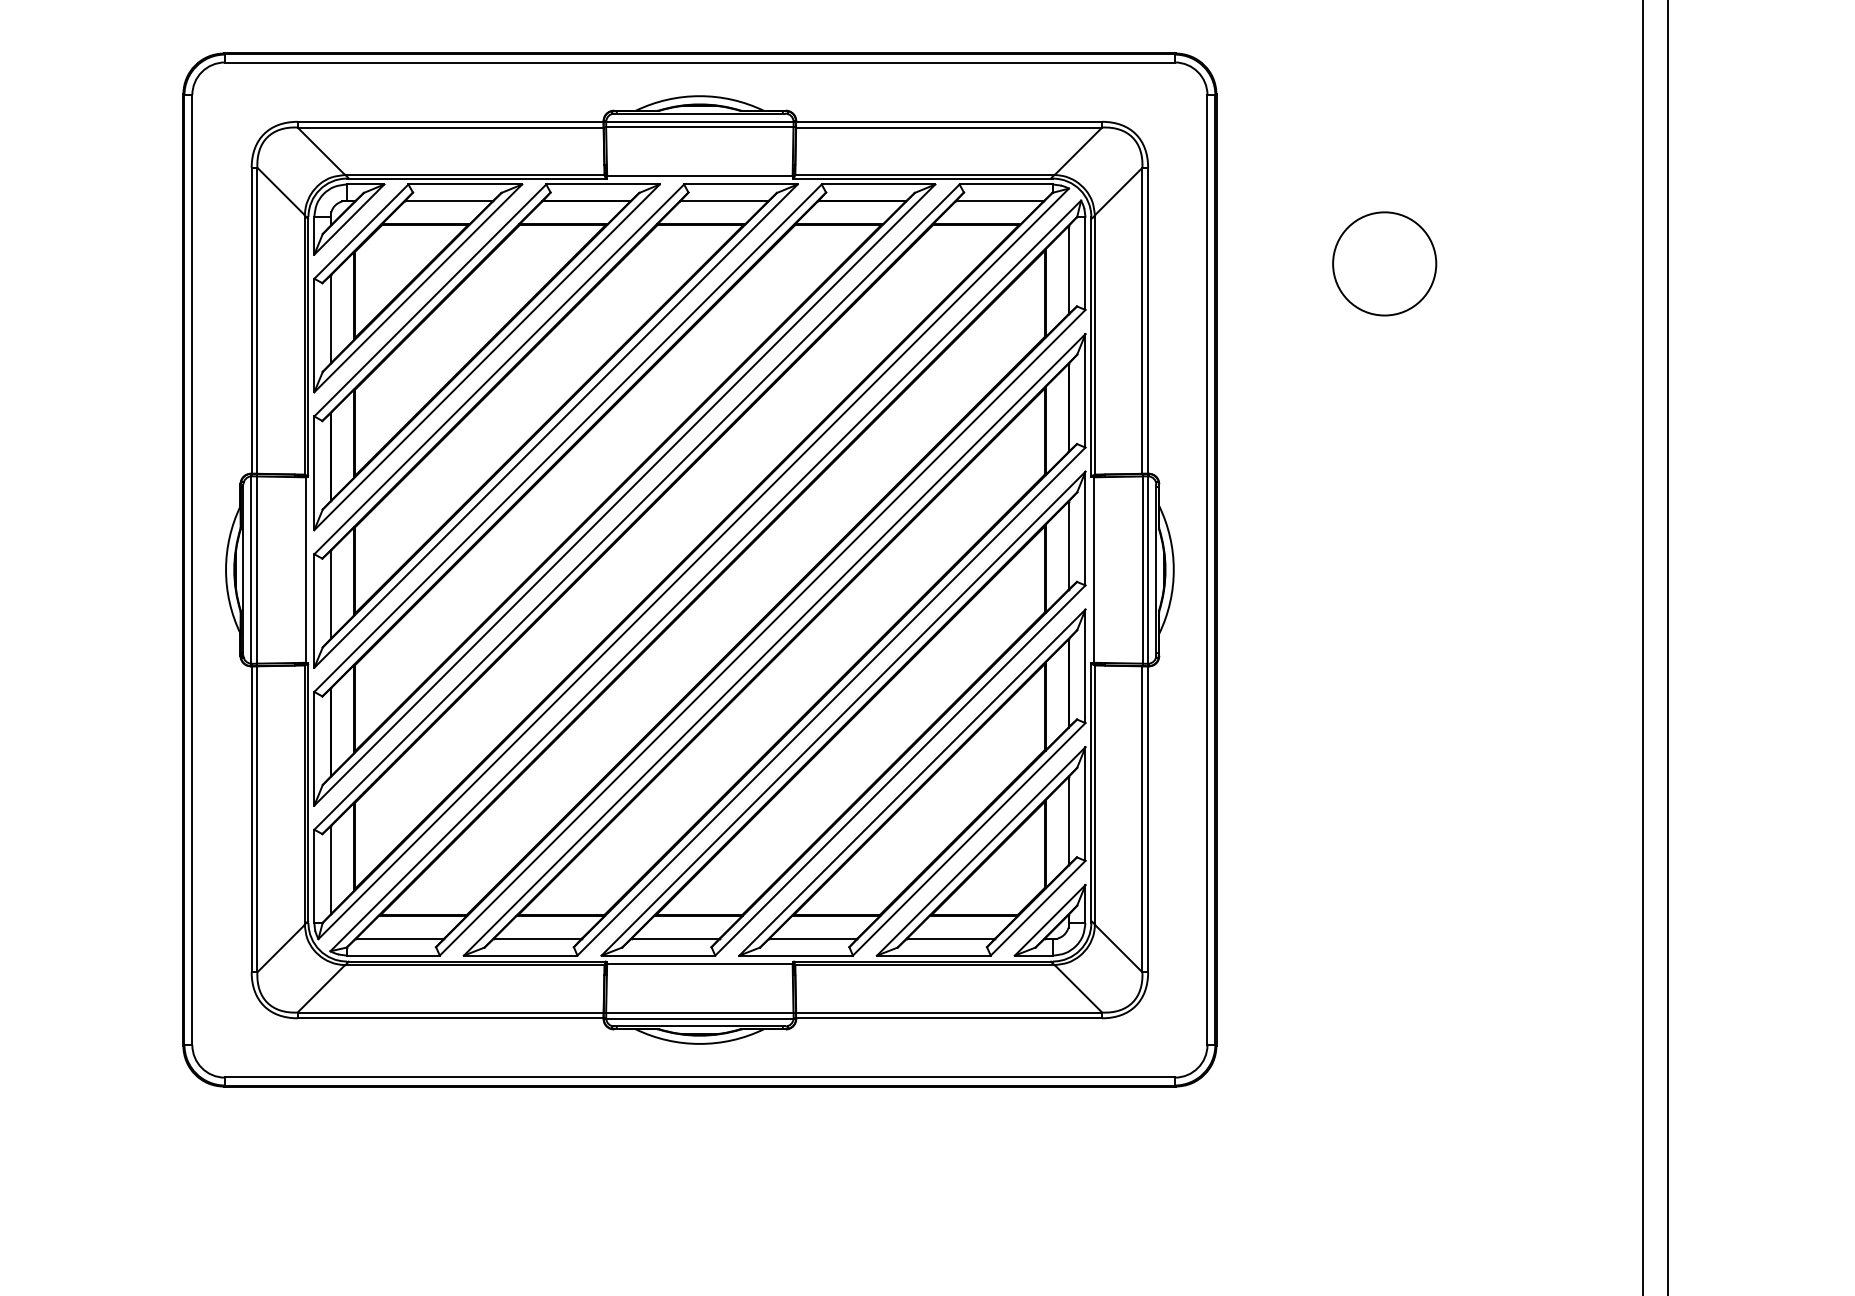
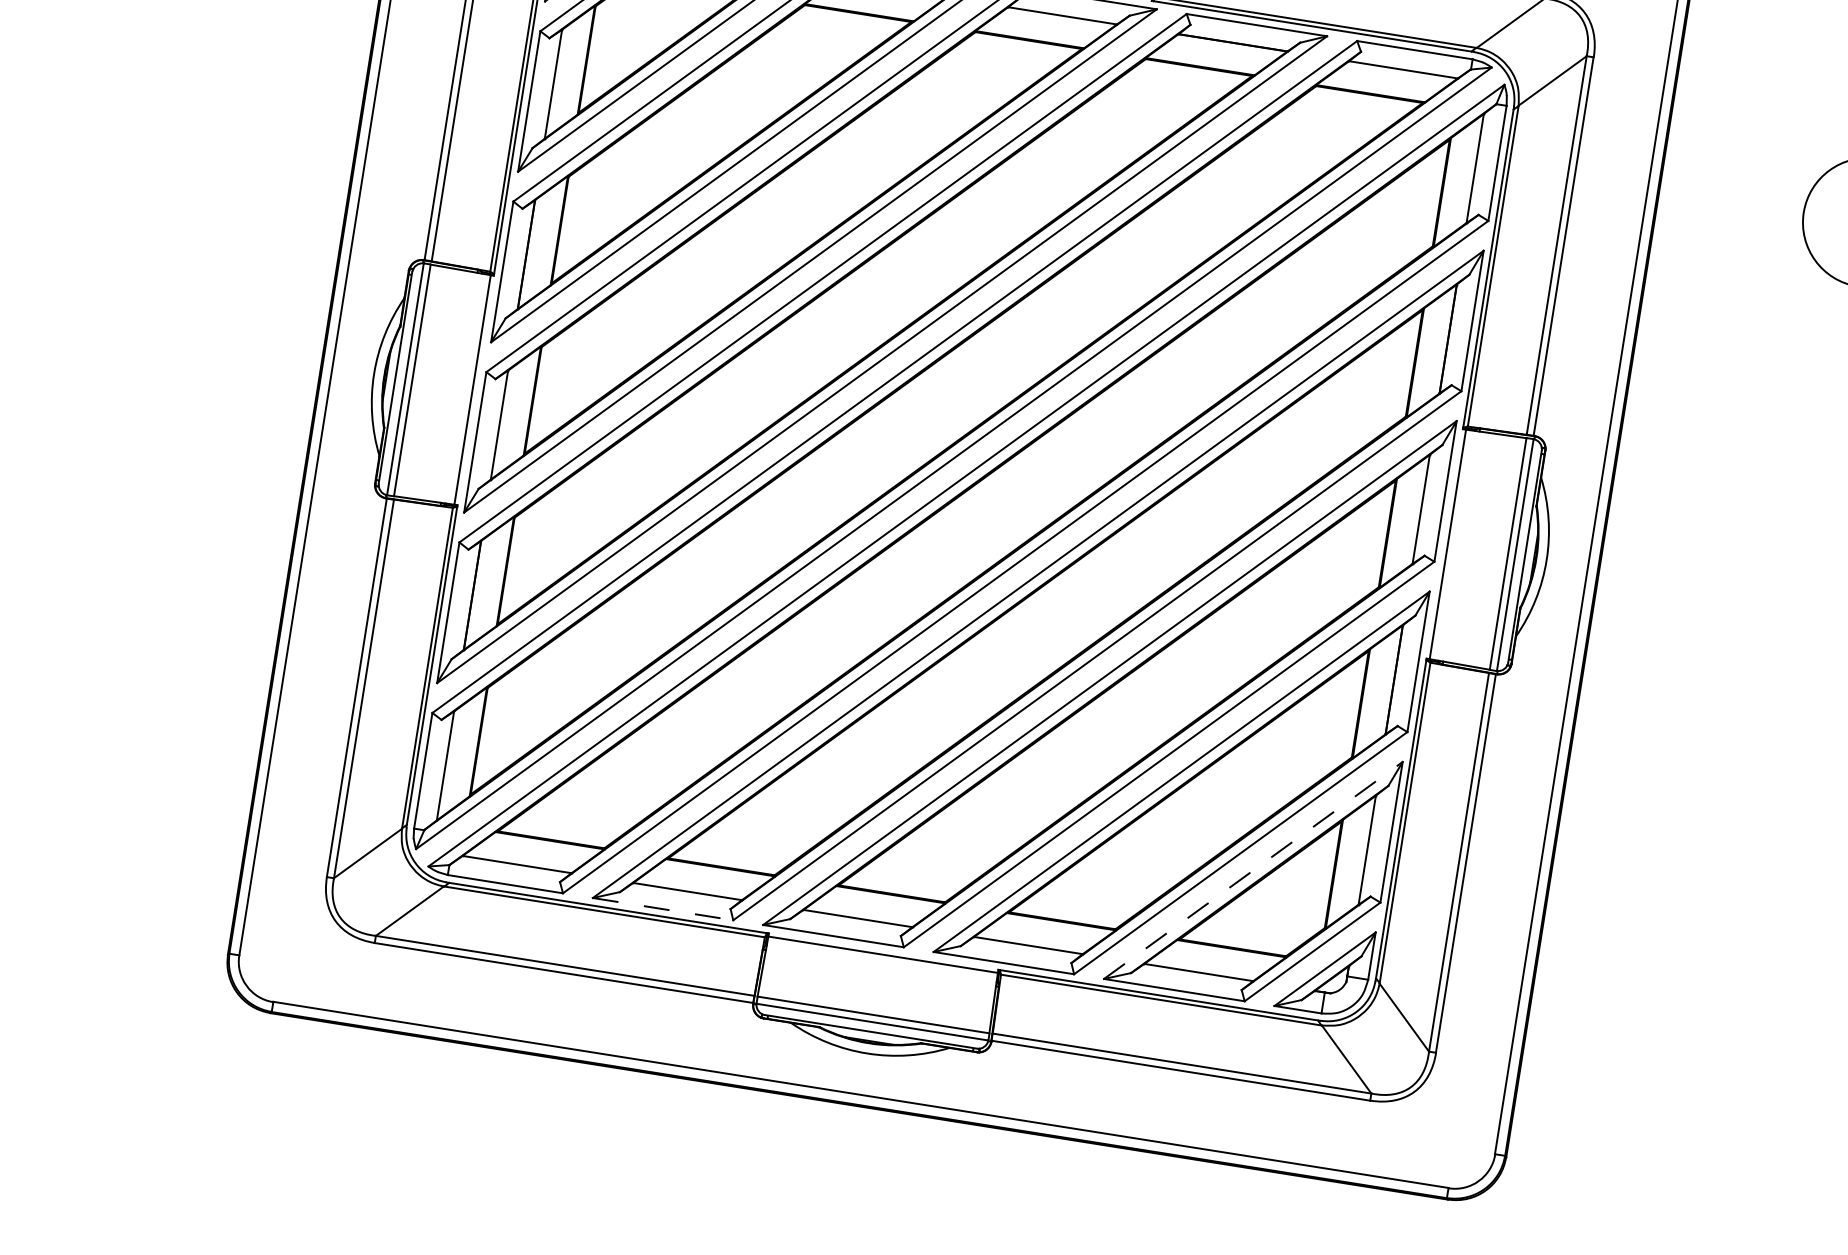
line: (981, 851) -> (1253, 870), solid -> dashed
line: (520, 955) -> (662, 908), solid -> dashed

